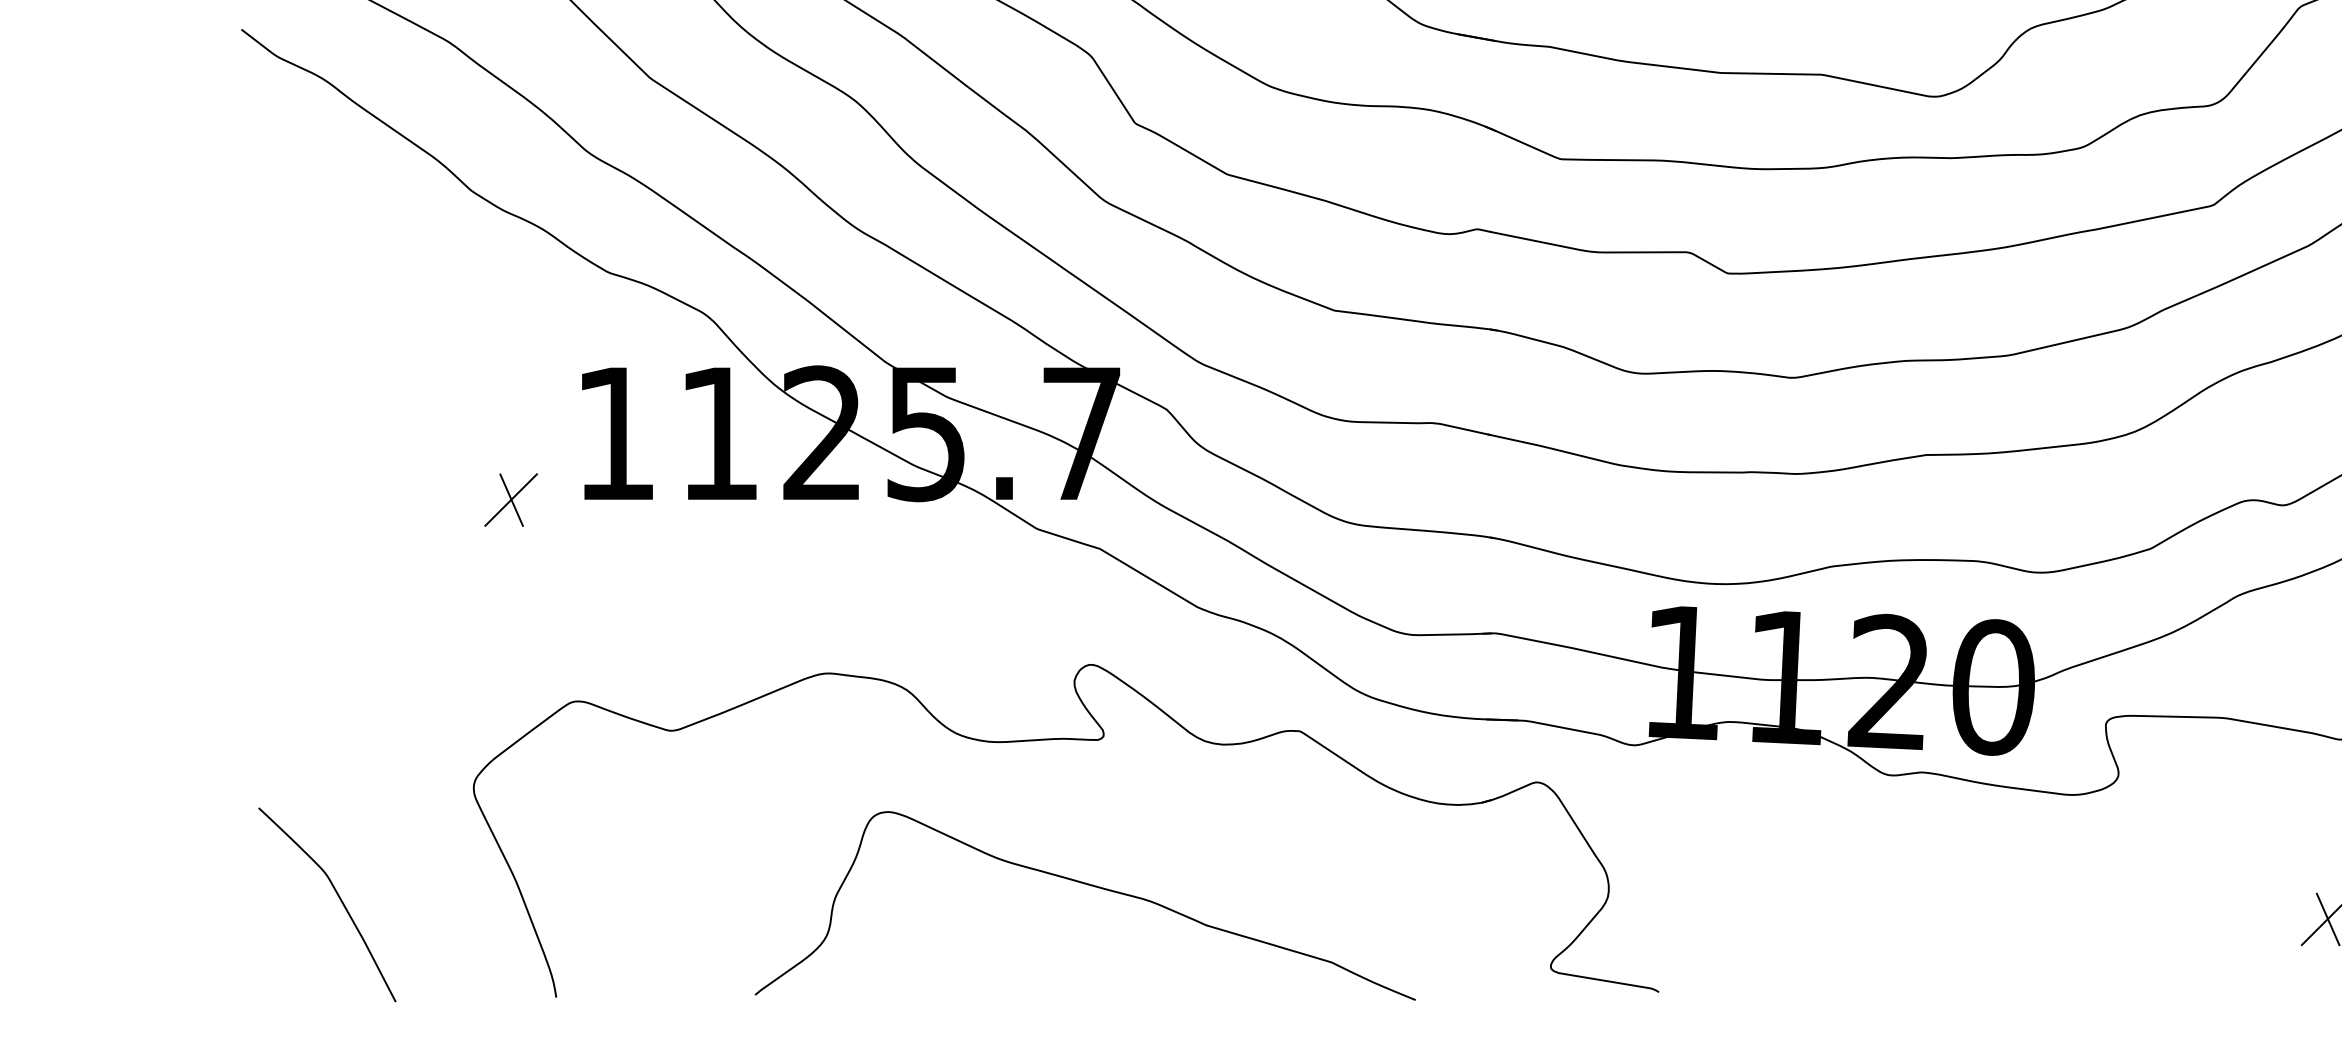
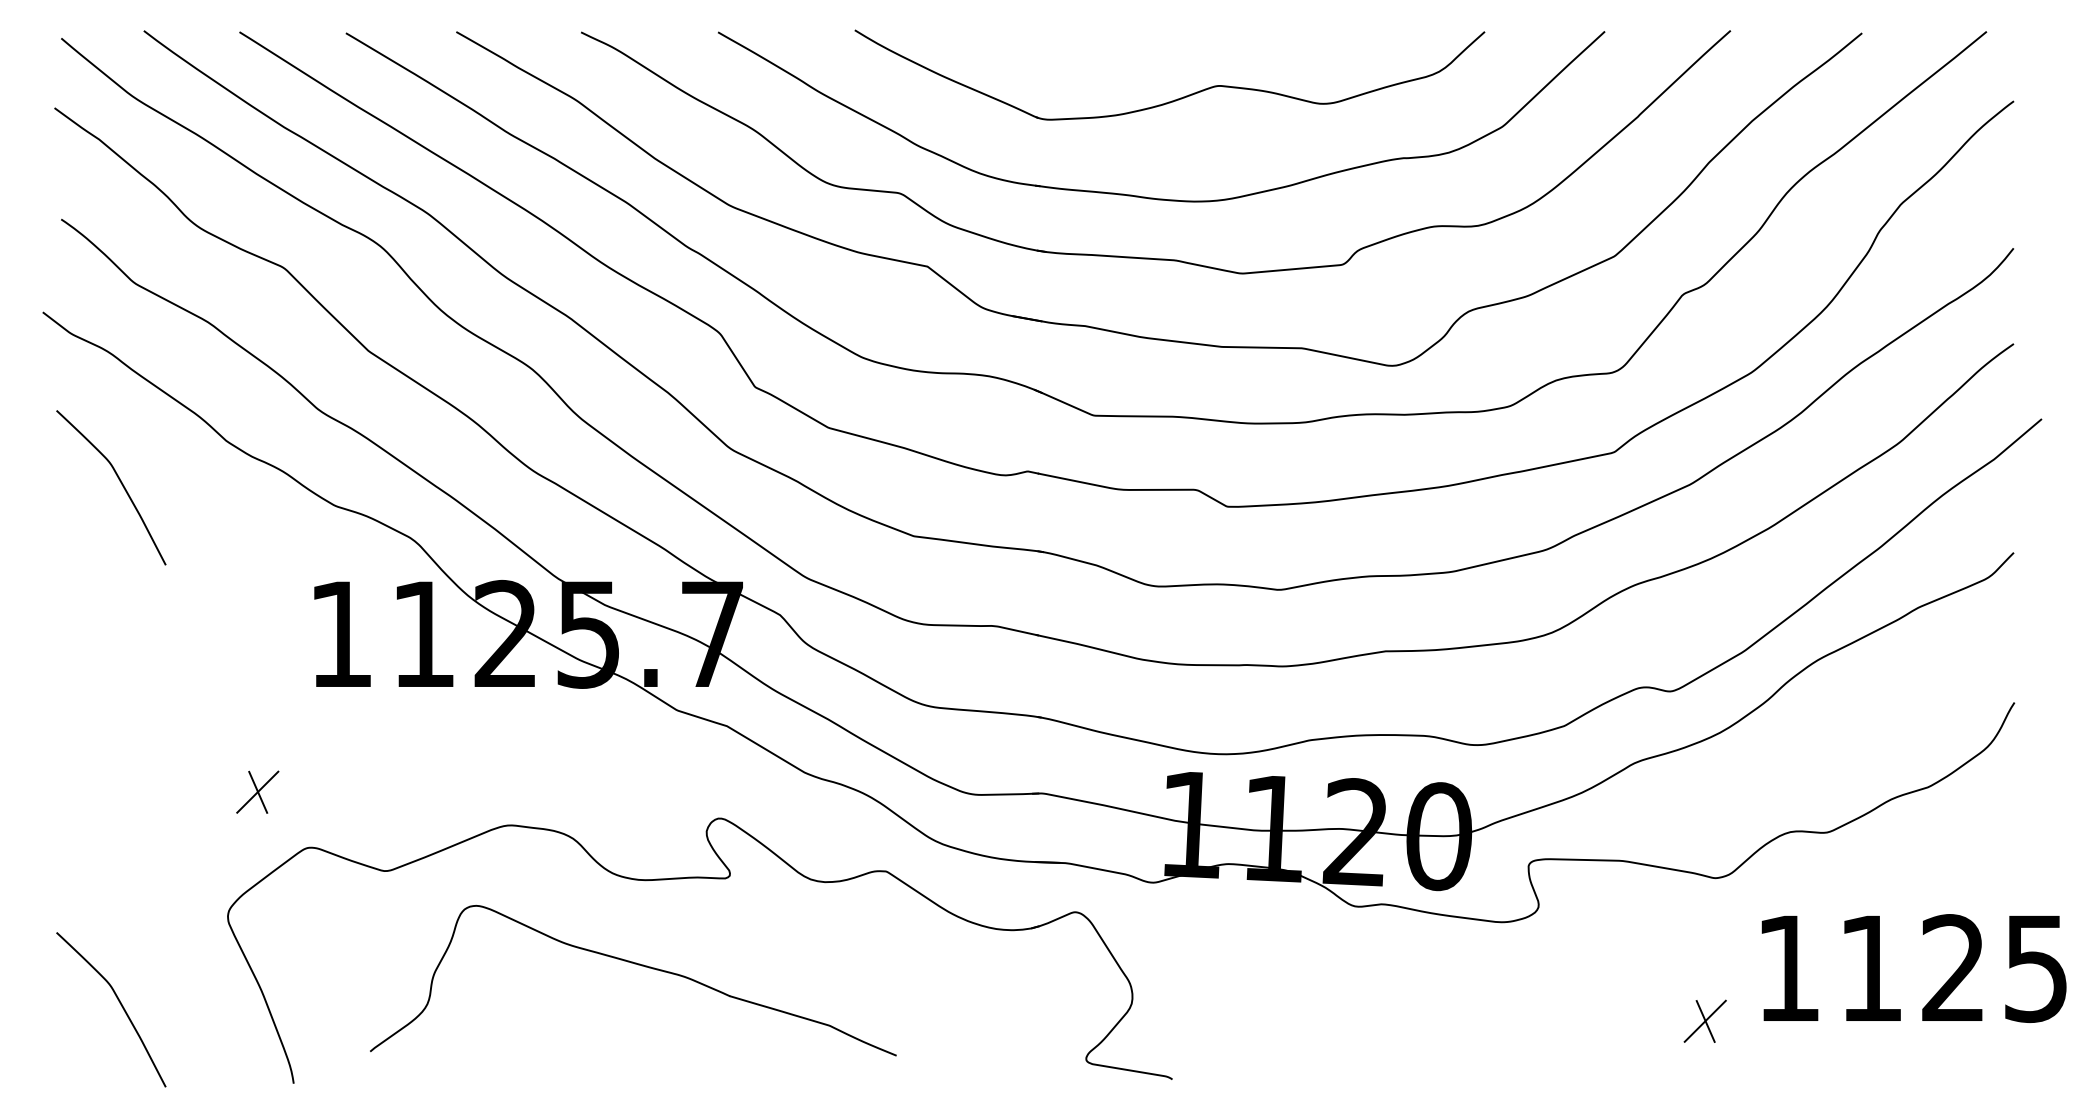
curve: (338, 244) -> (120, 483), added
part: (510, 499) -> (257, 791), moved
curve: (1091, 886) -> (638, 965), moved

